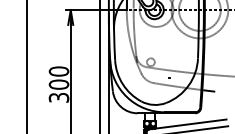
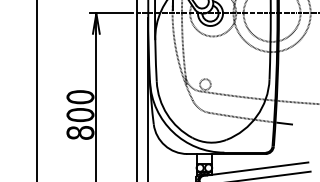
text: (59, 97) -> (80, 132), 300 -> 800

